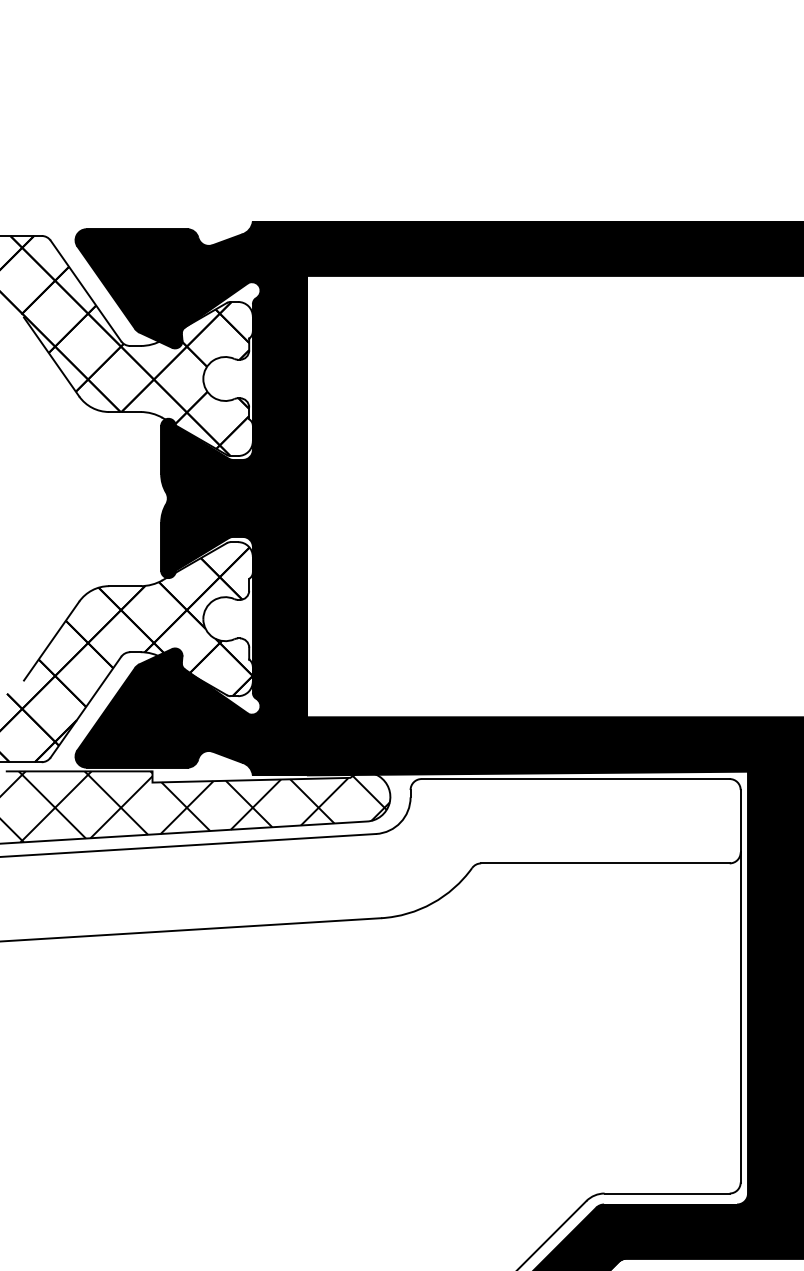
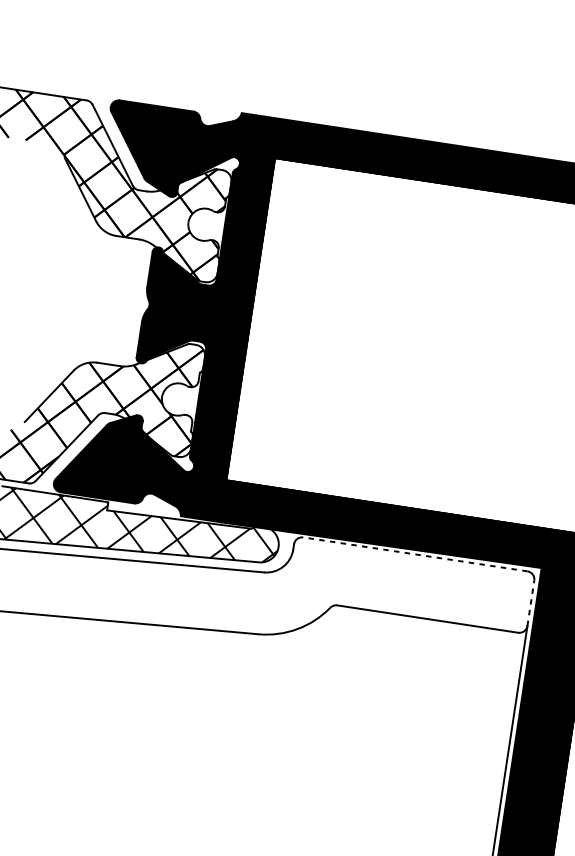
line: (575, 779) -> (415, 554), solid -> dashed
line: (740, 820) -> (530, 602), solid -> dashed

